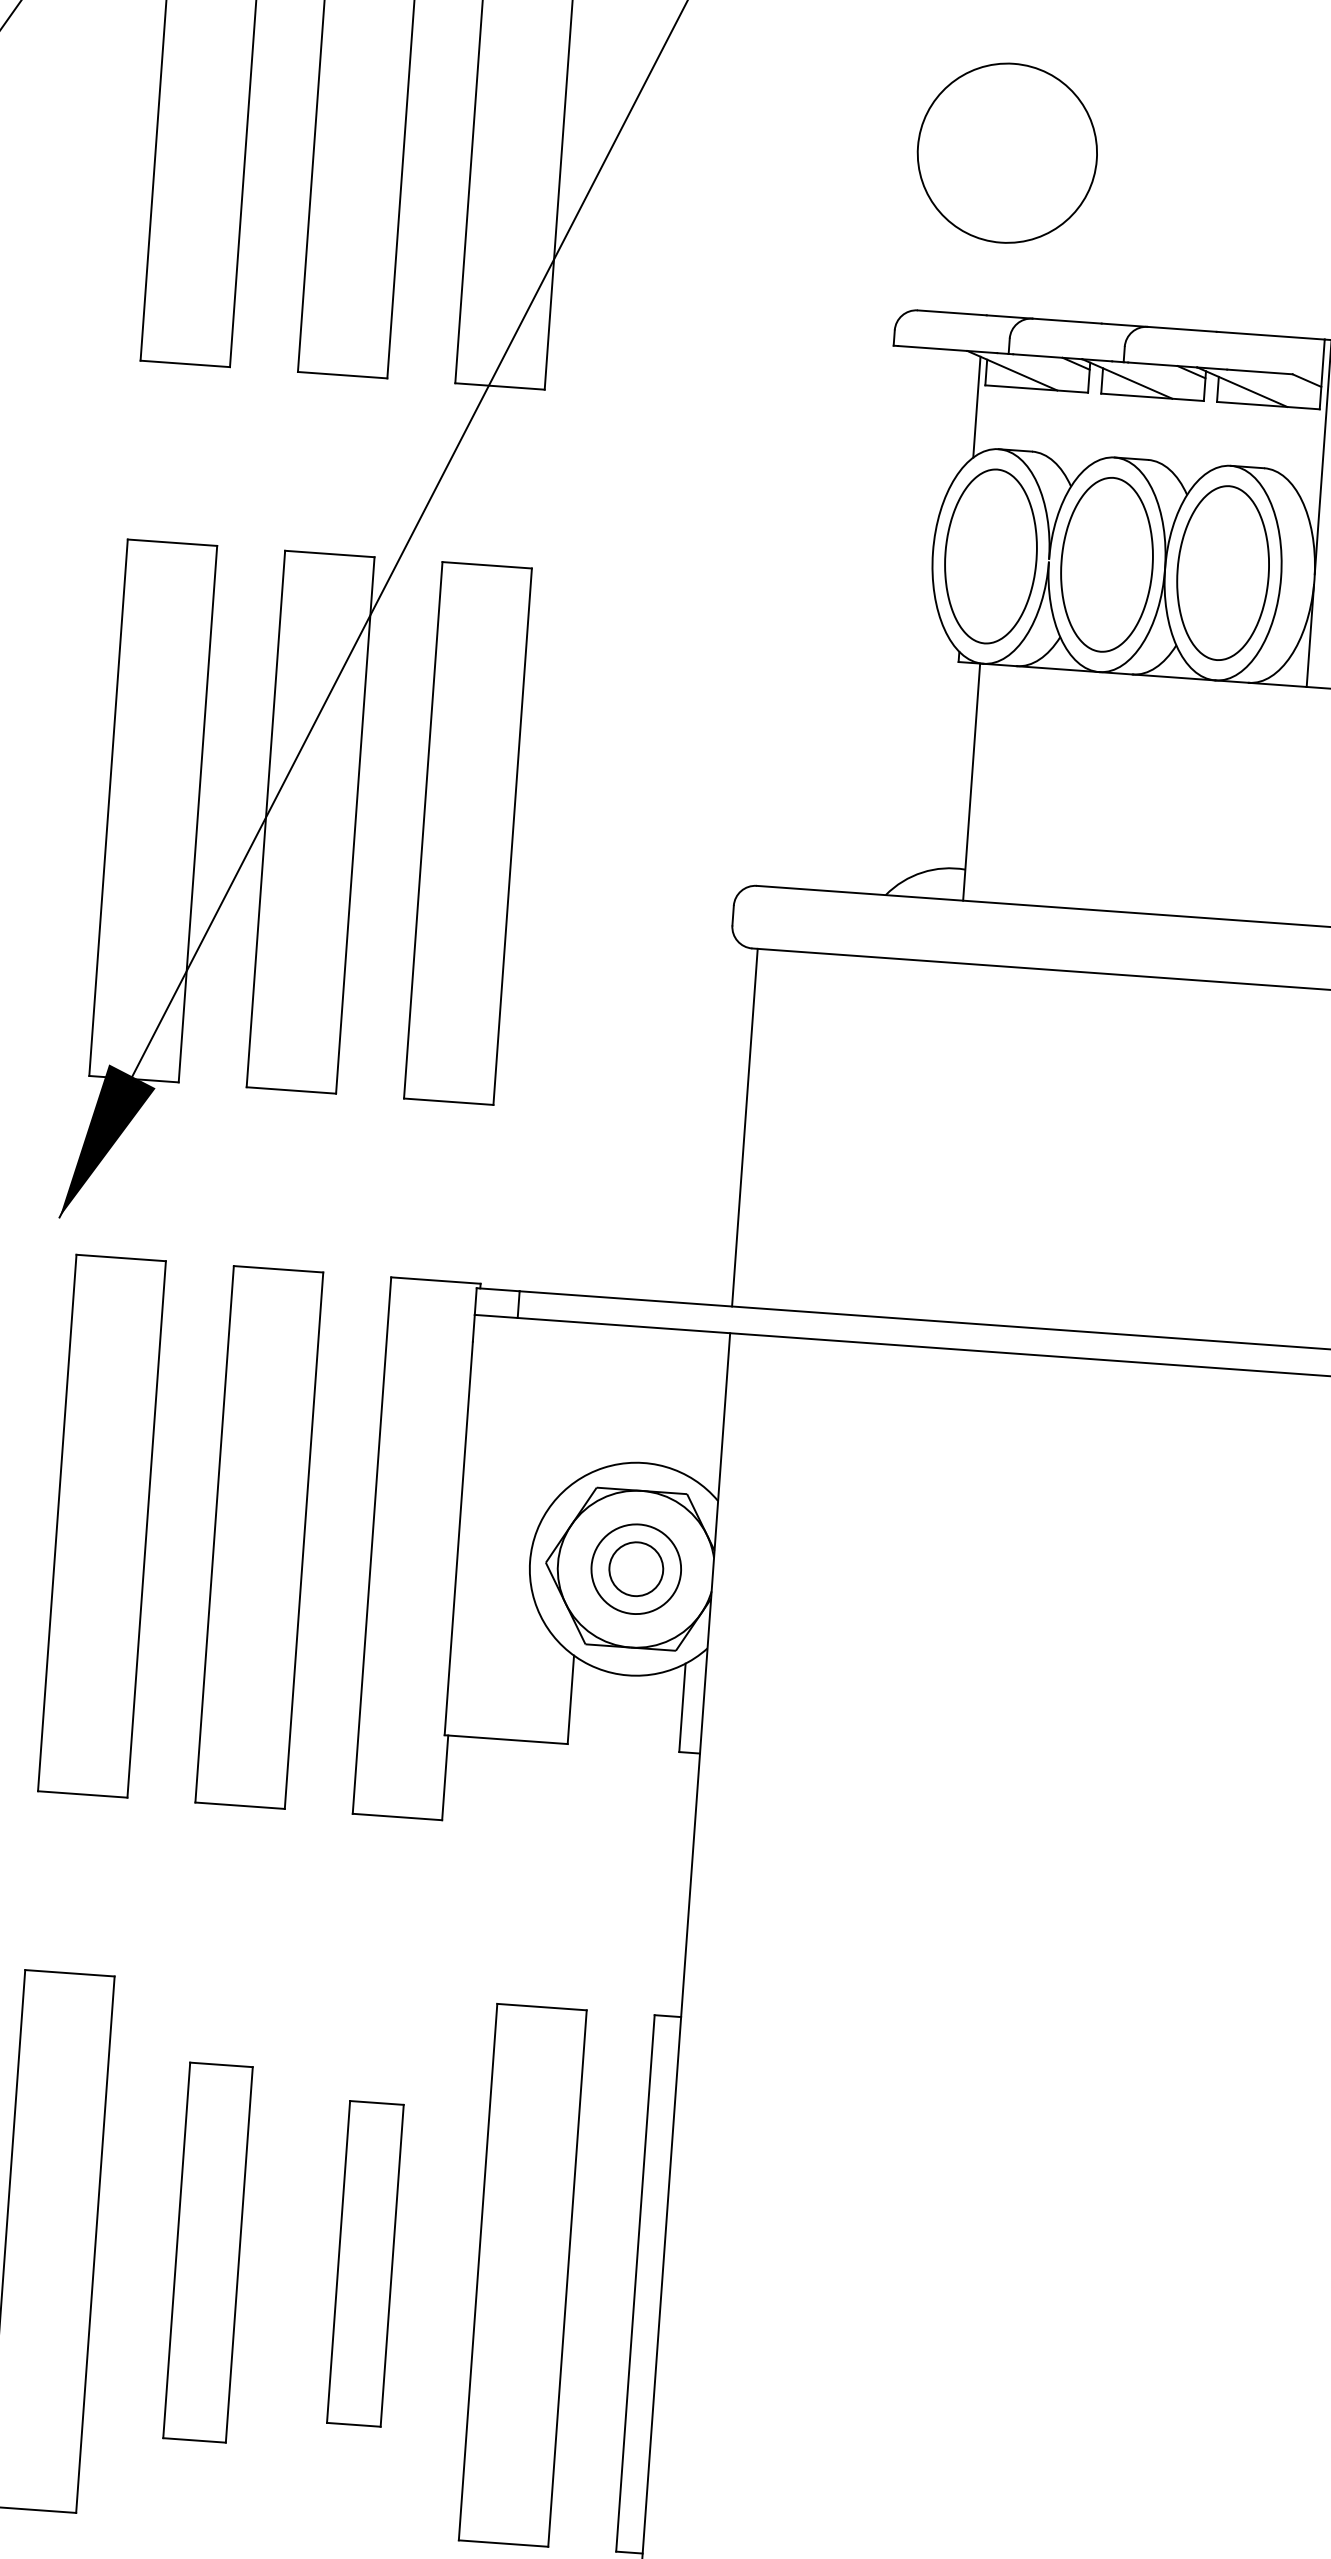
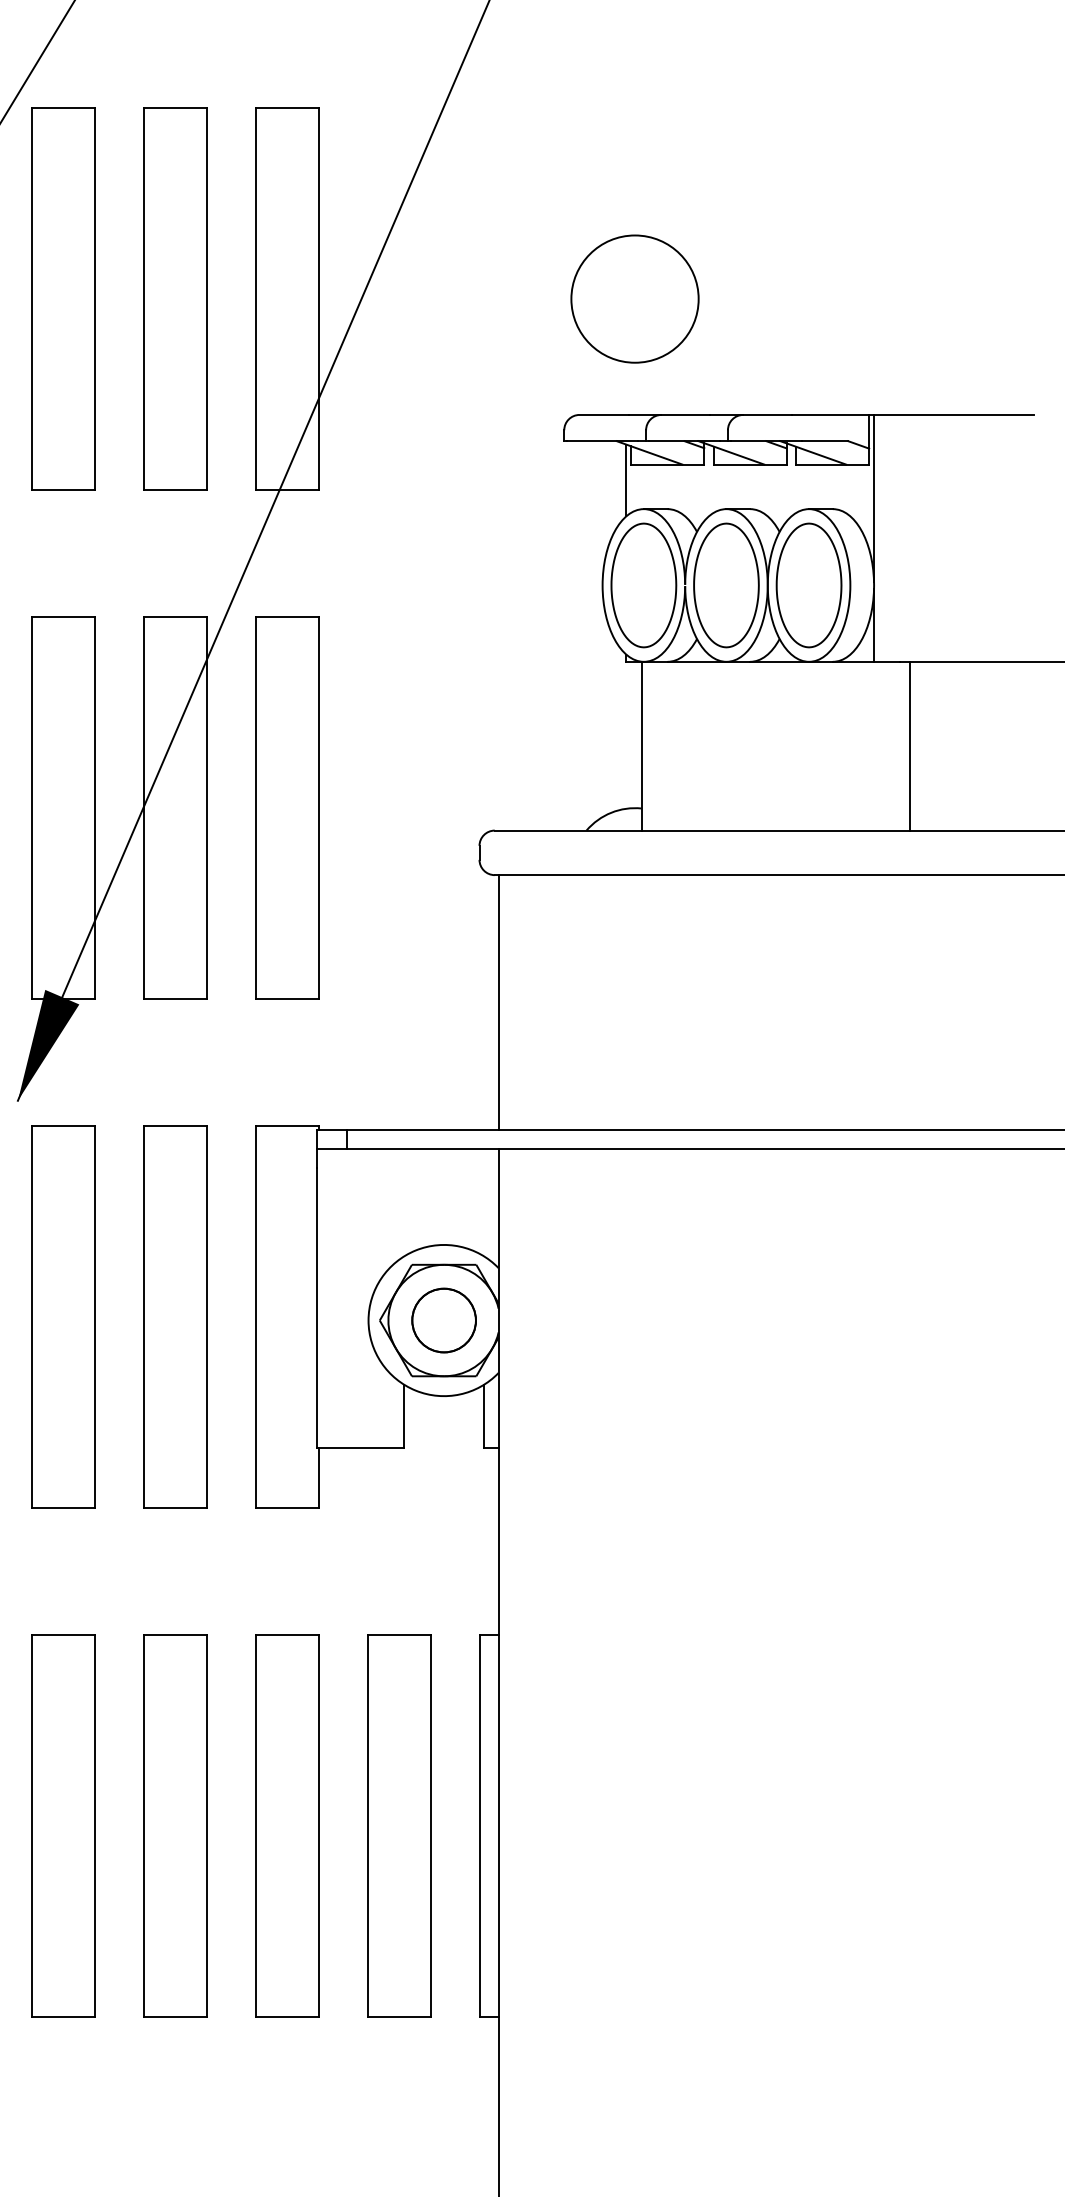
circle: (635, 1569) -> (443, 1320), size x1.67
part: (207, 2251) -> (175, 1825), size x1.43
part: (365, 2262) -> (287, 1825), size x1.67

